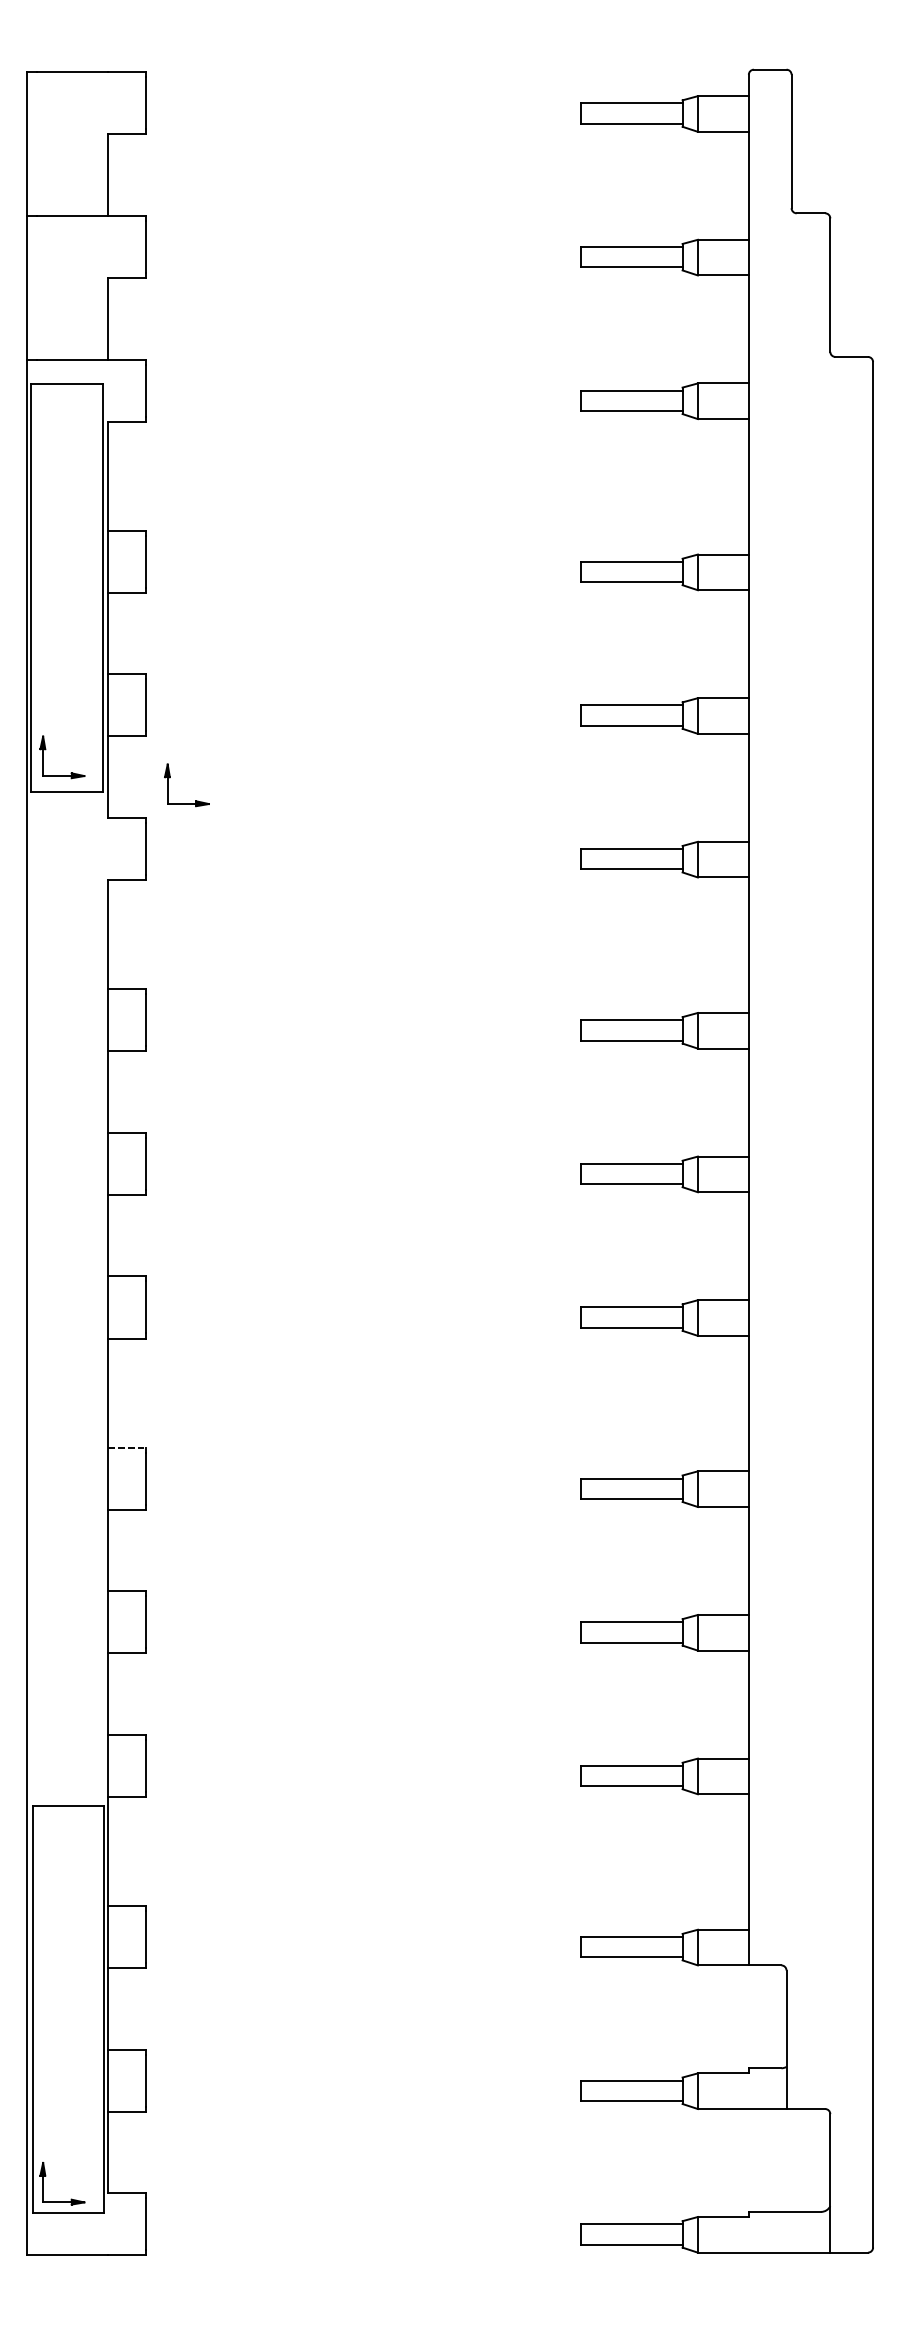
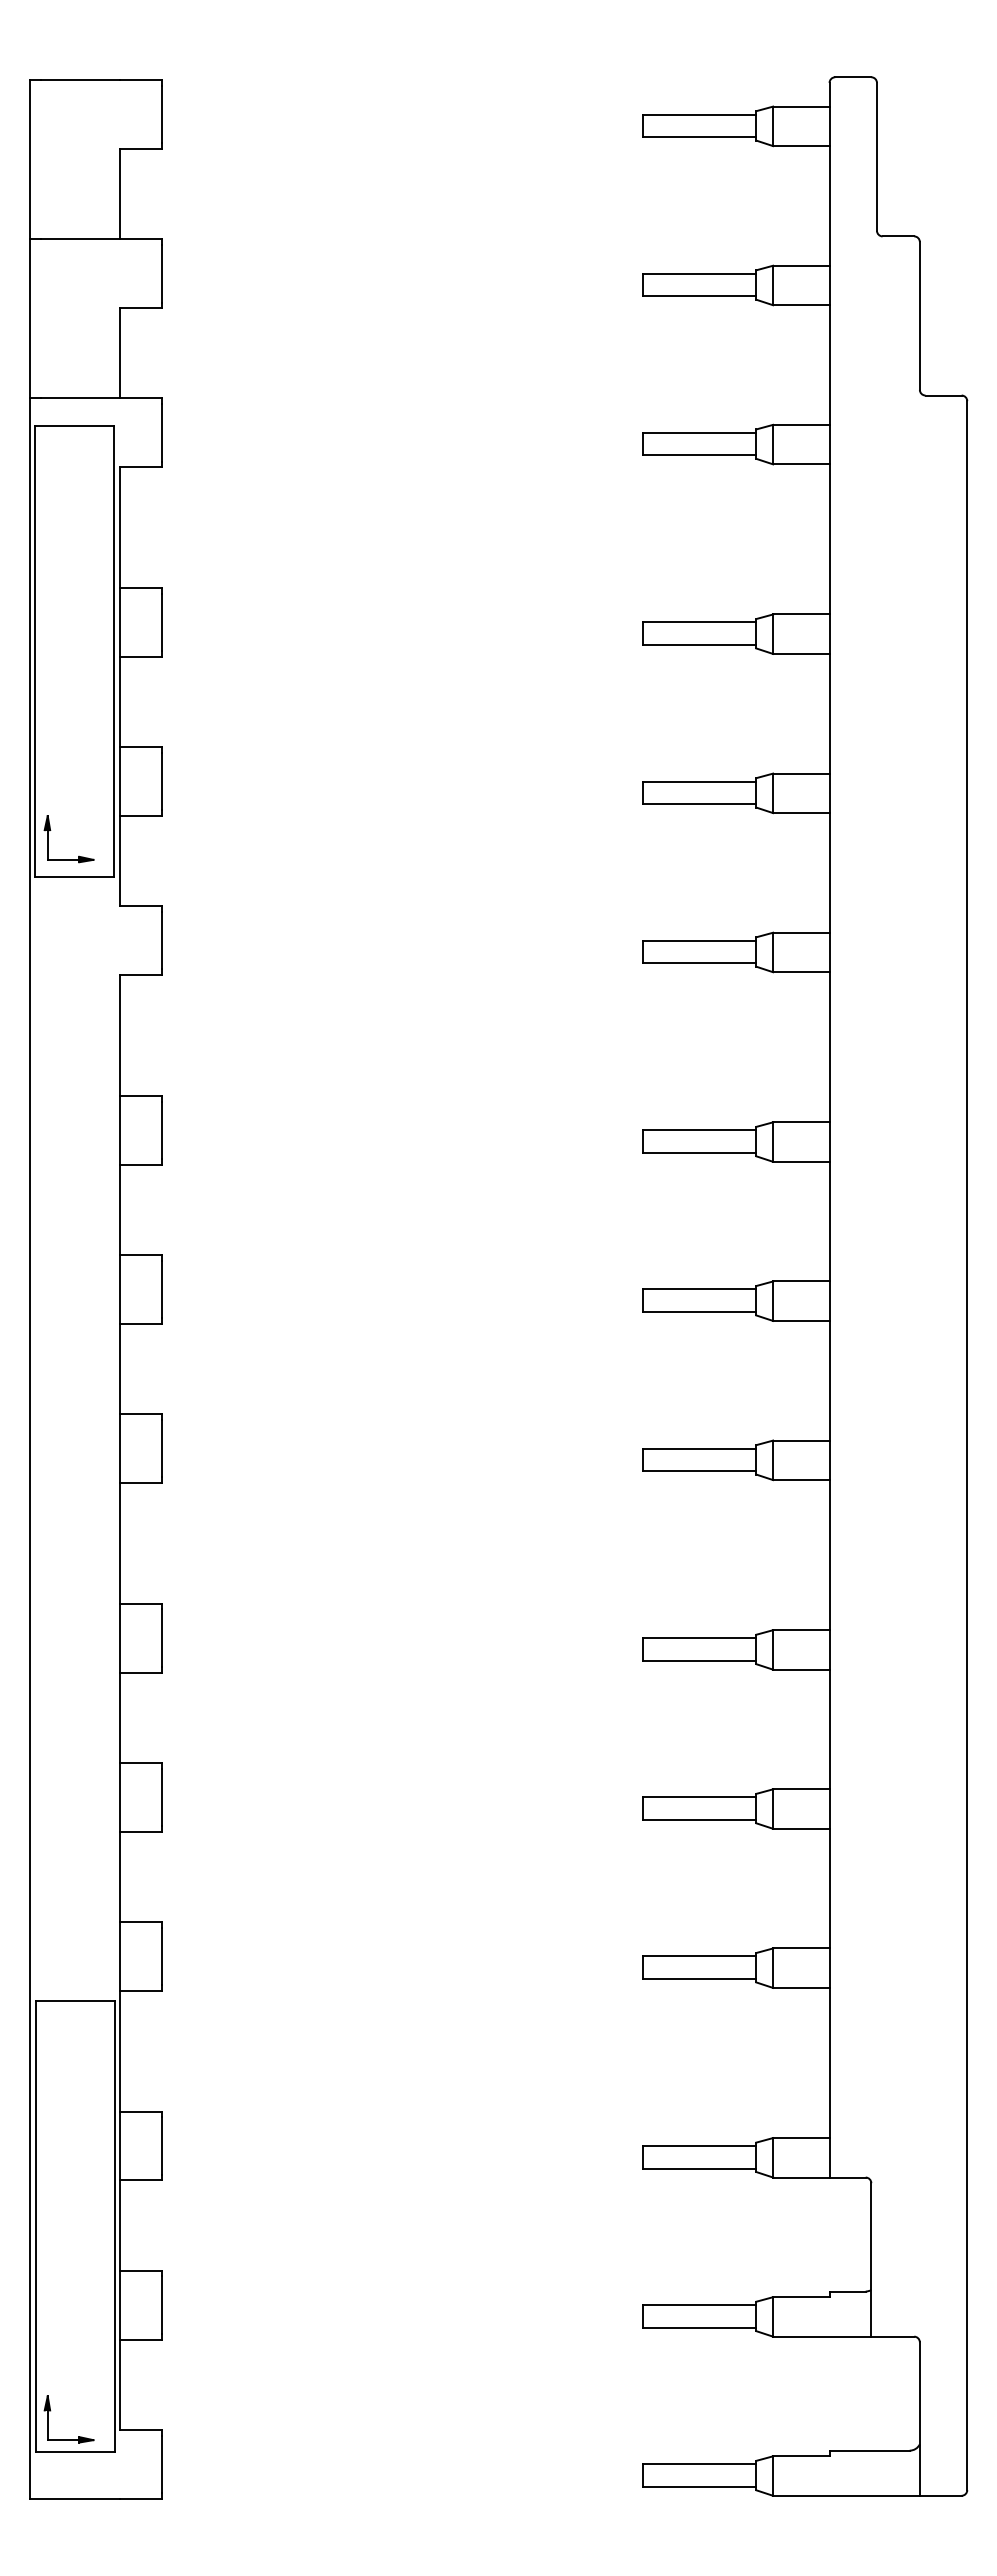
part: (195, 800) -> (216, 886), removed
line: (126, 1447) -> (140, 1603), dashed -> solid

